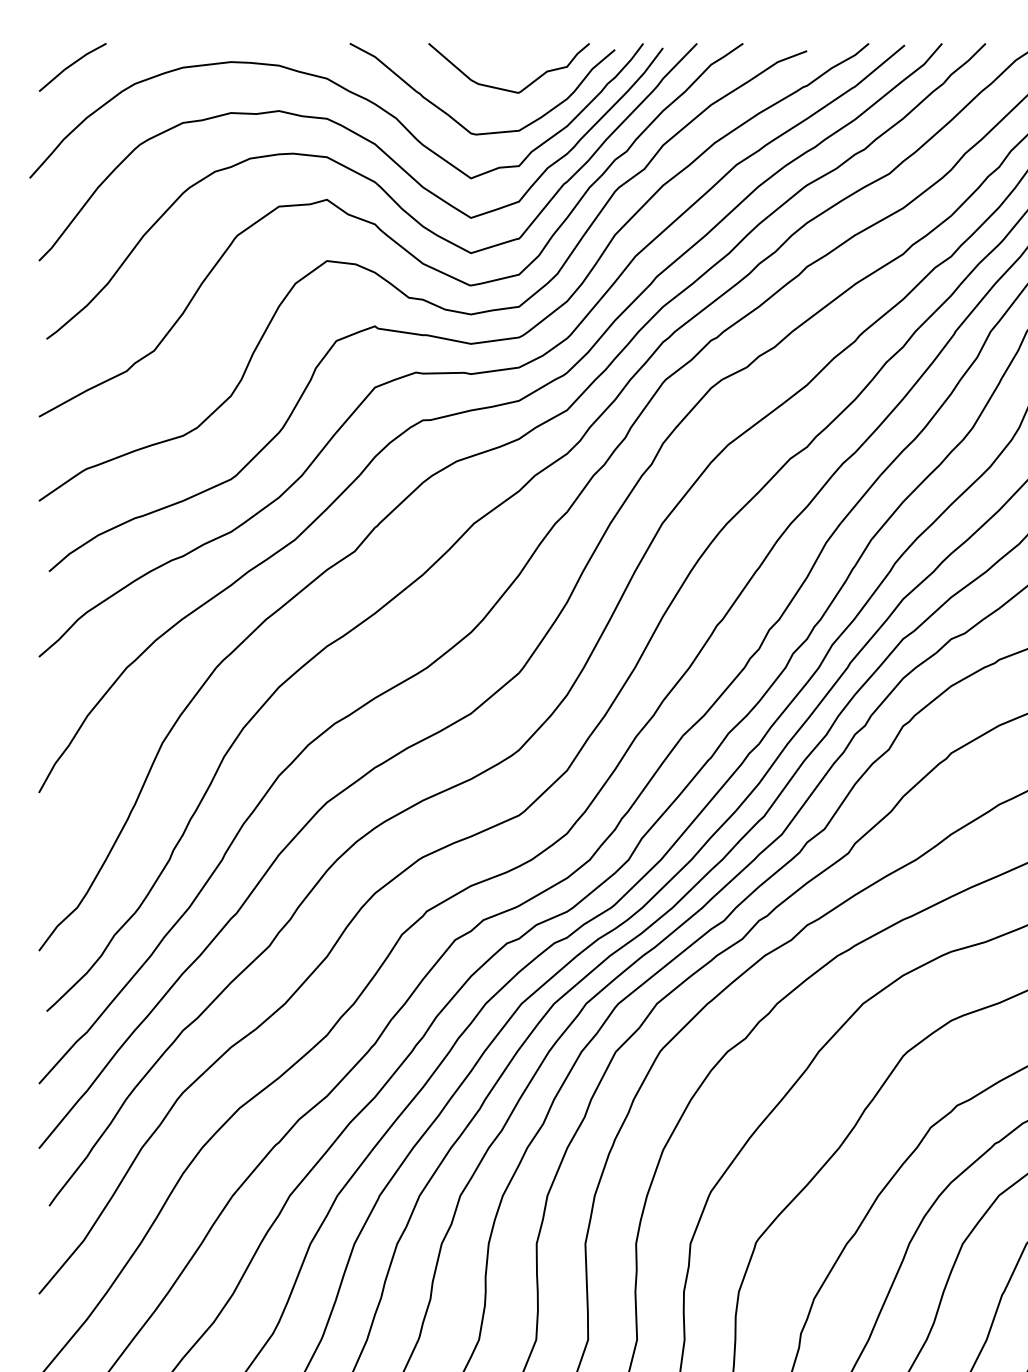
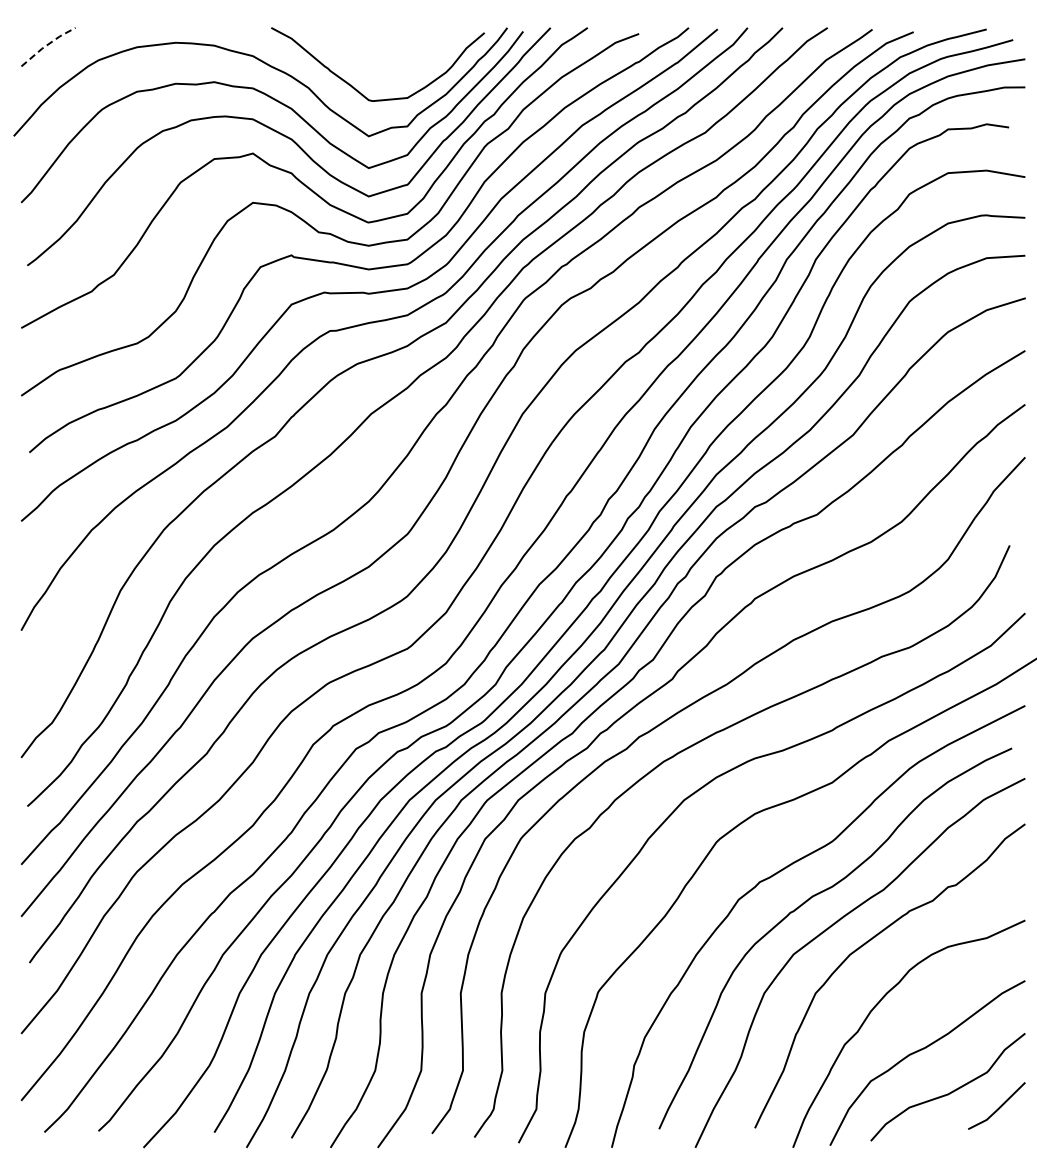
line: (70, 65) -> (46, 45), solid -> dashed
curve: (507, 89) -> (398, 64), removed

